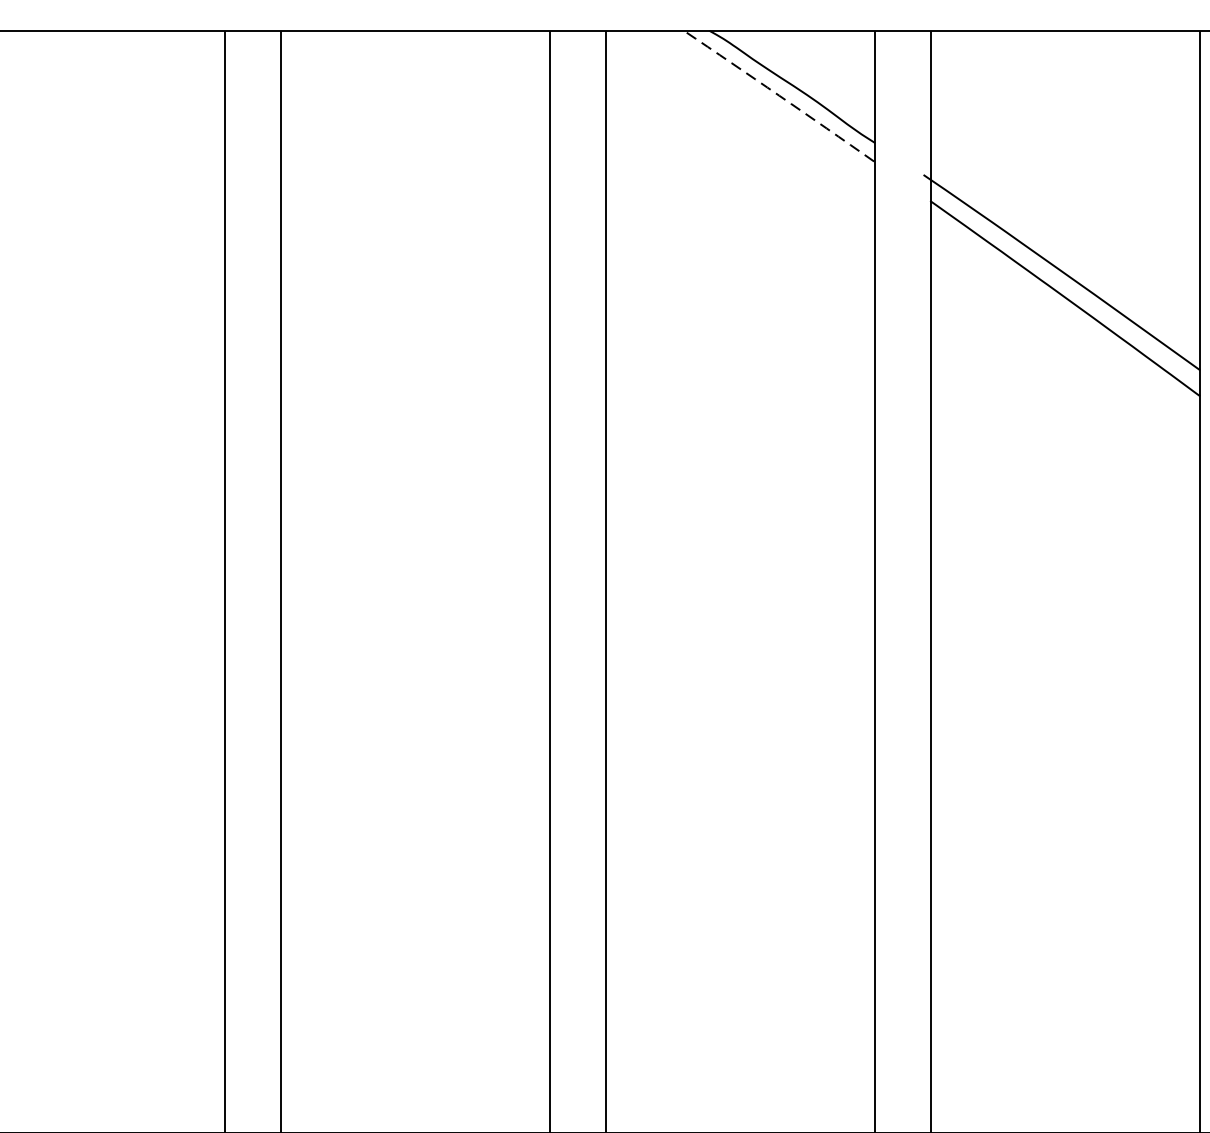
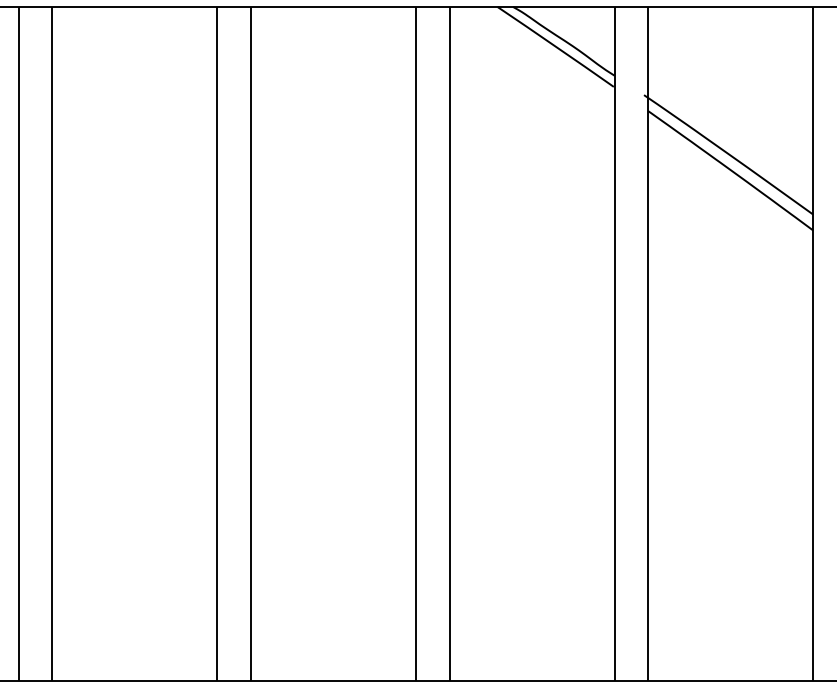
arc: (778, 95) -> (555, 46), dashed -> solid

